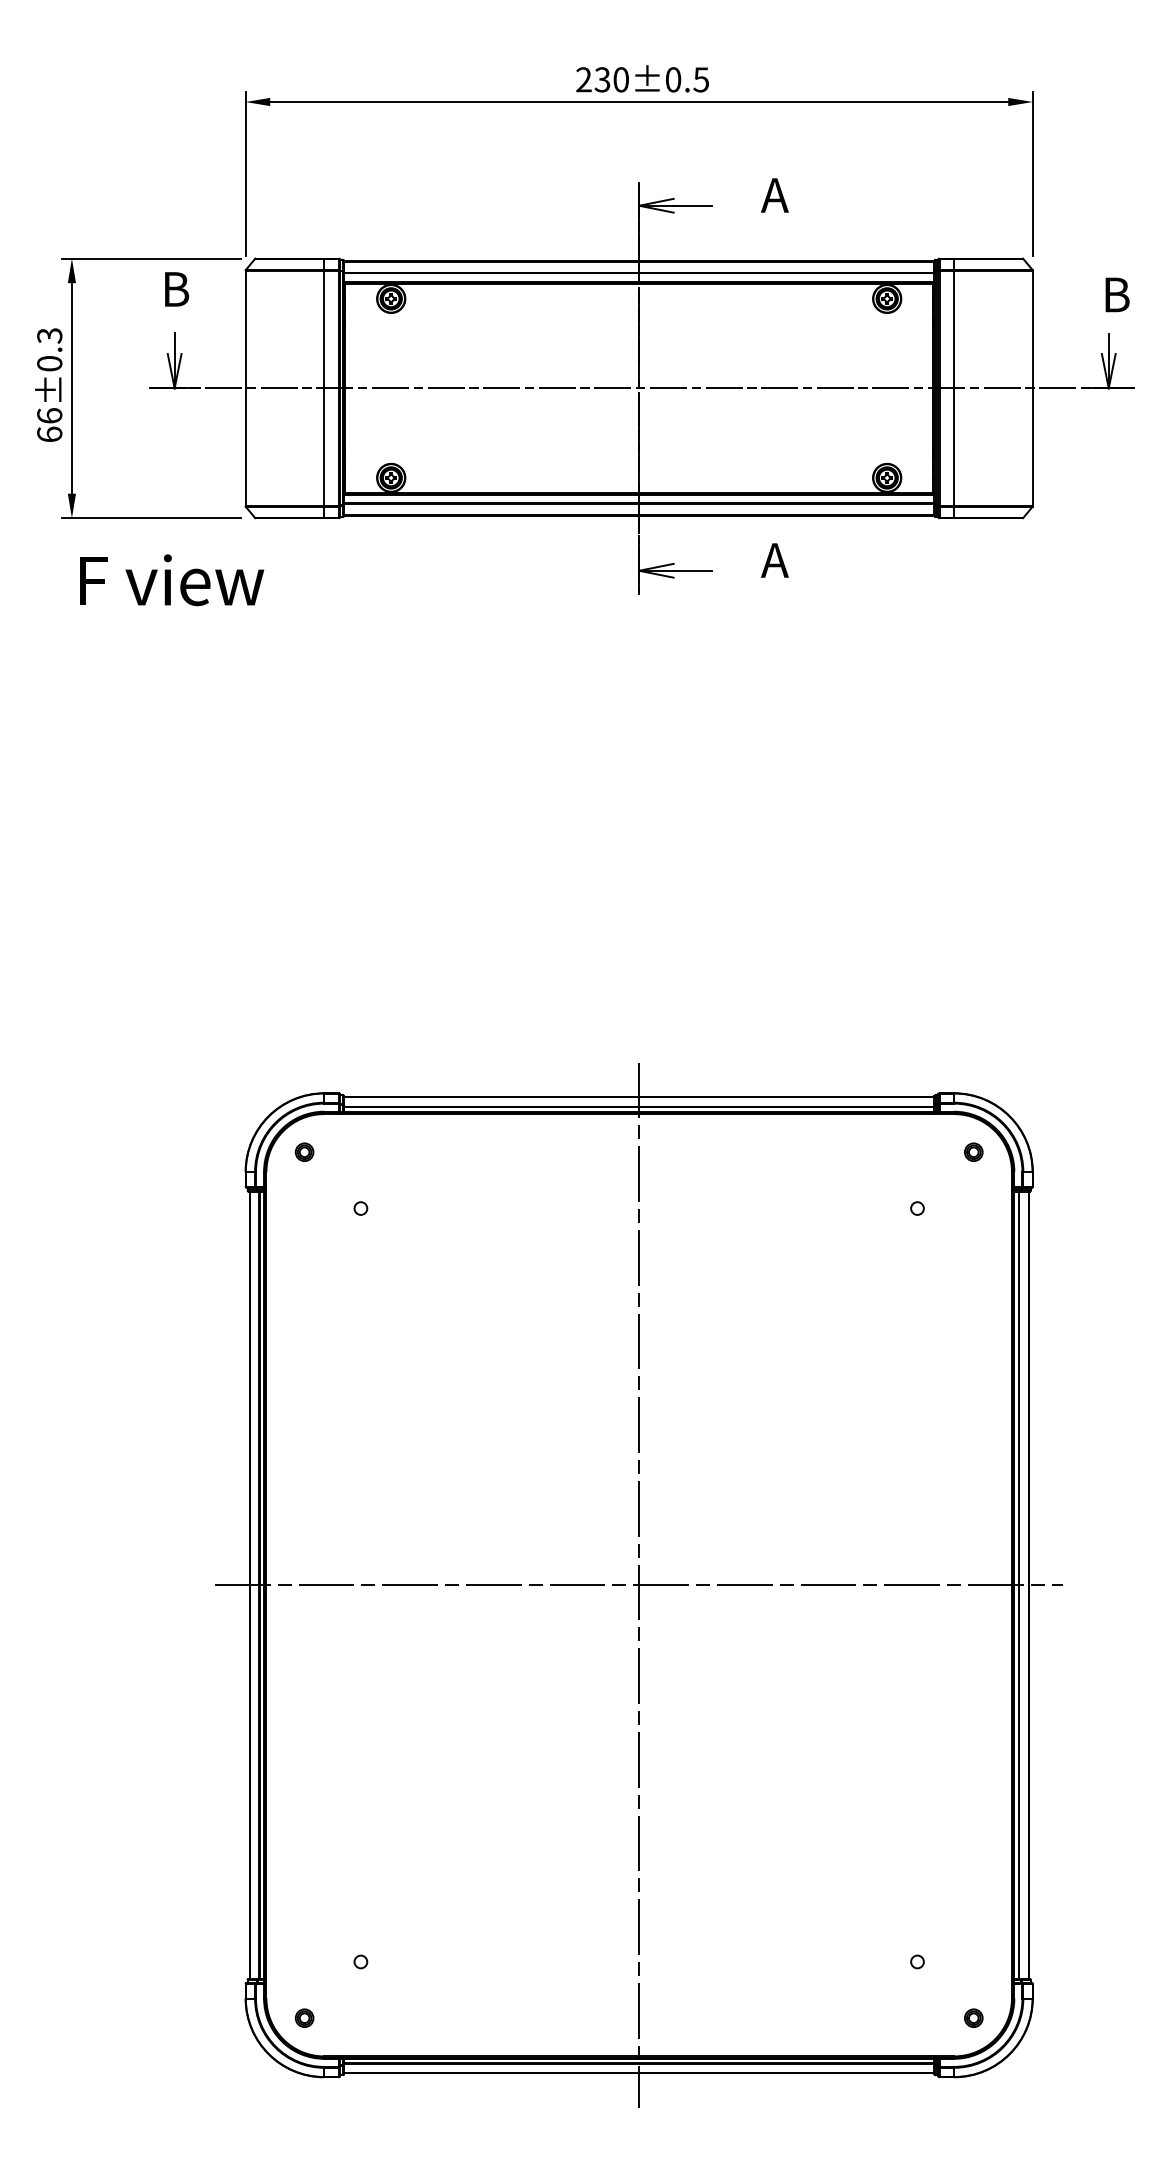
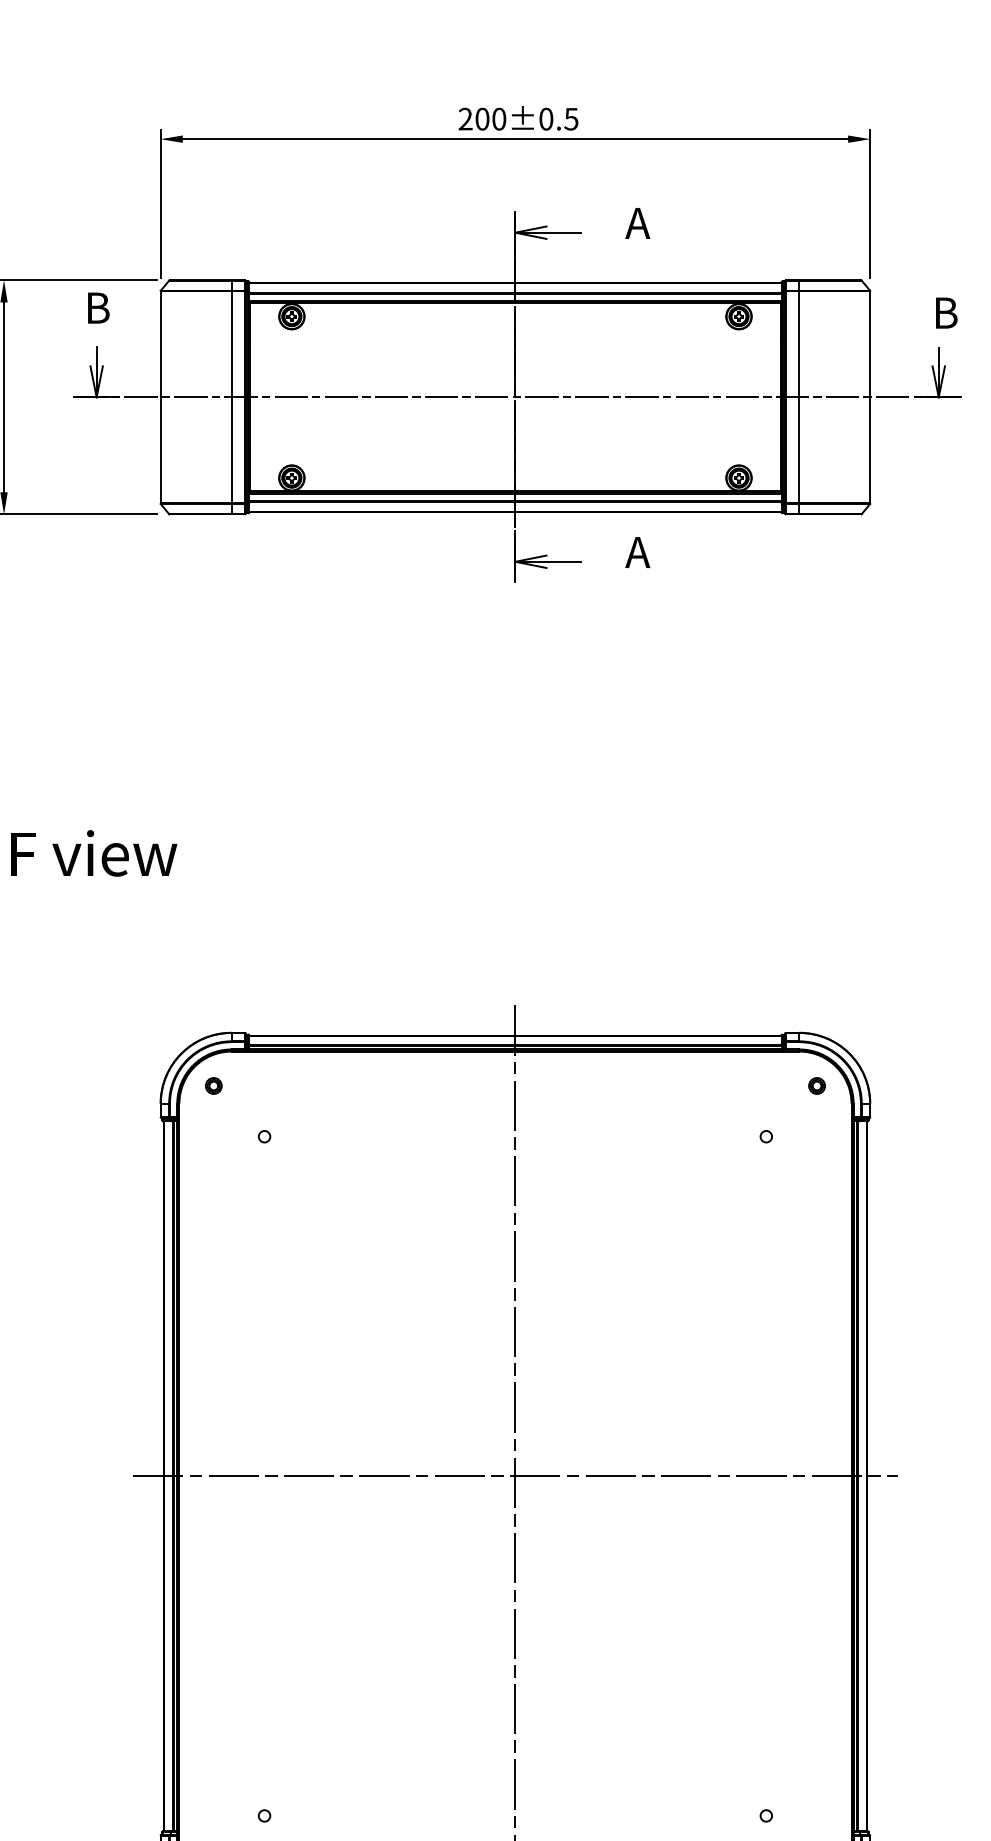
text: (602, 79) -> (482, 118), 230±0.5 -> 200±0.5
text: (172, 580) -> (94, 853), moved

